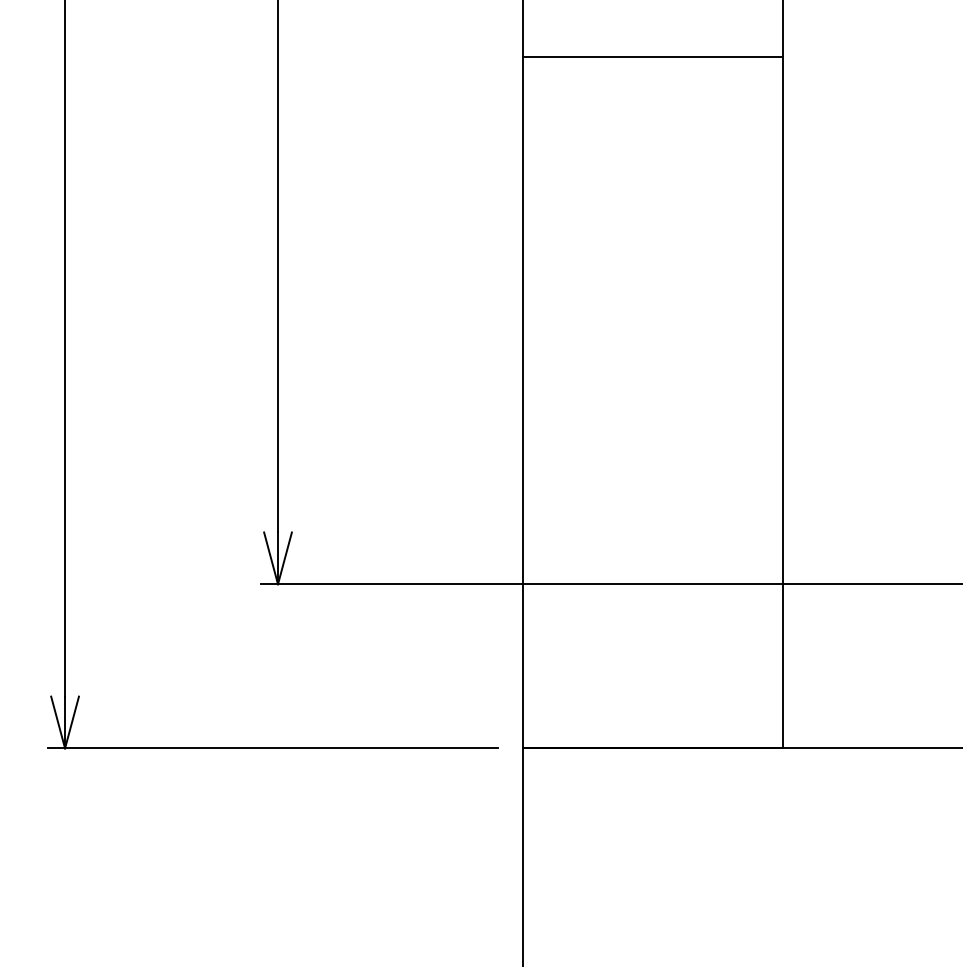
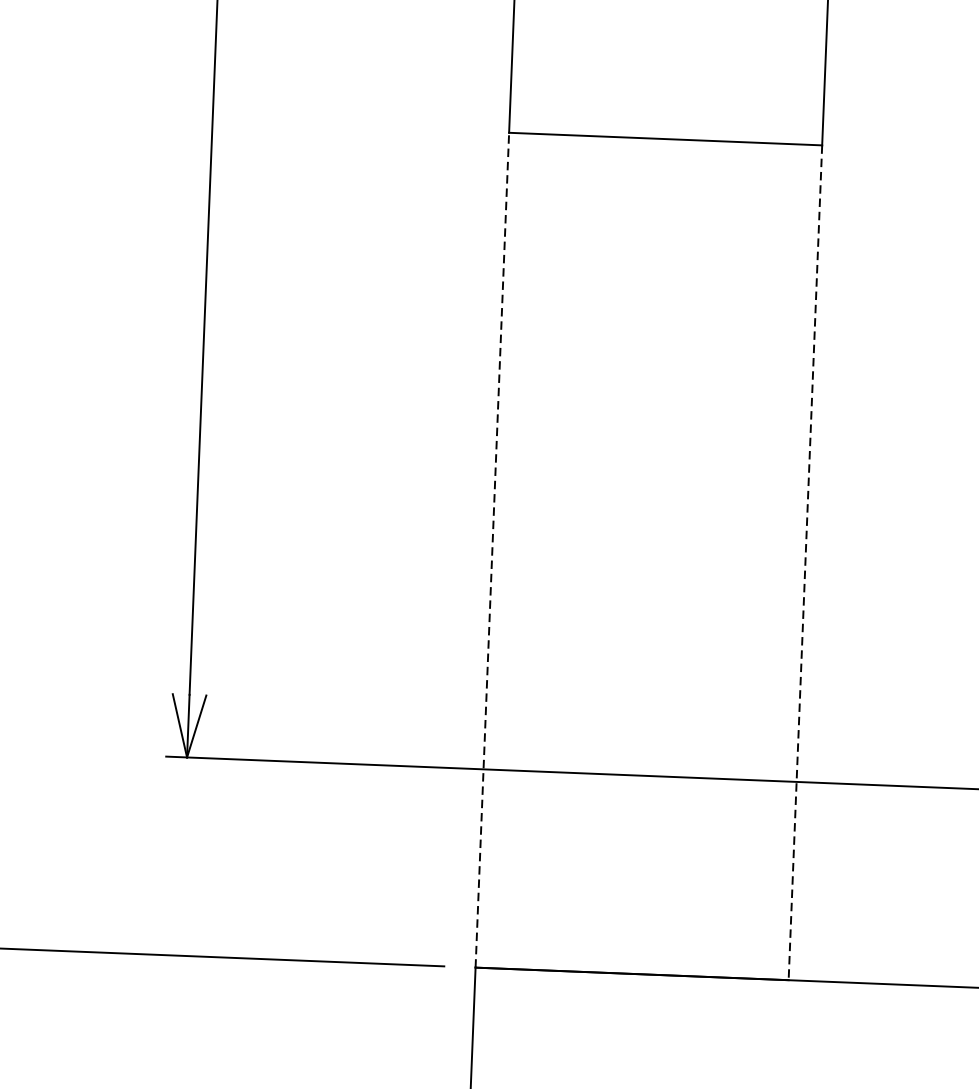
line: (523, 402) -> (492, 549), solid -> dashed
line: (782, 402) -> (805, 562), solid -> dashed

